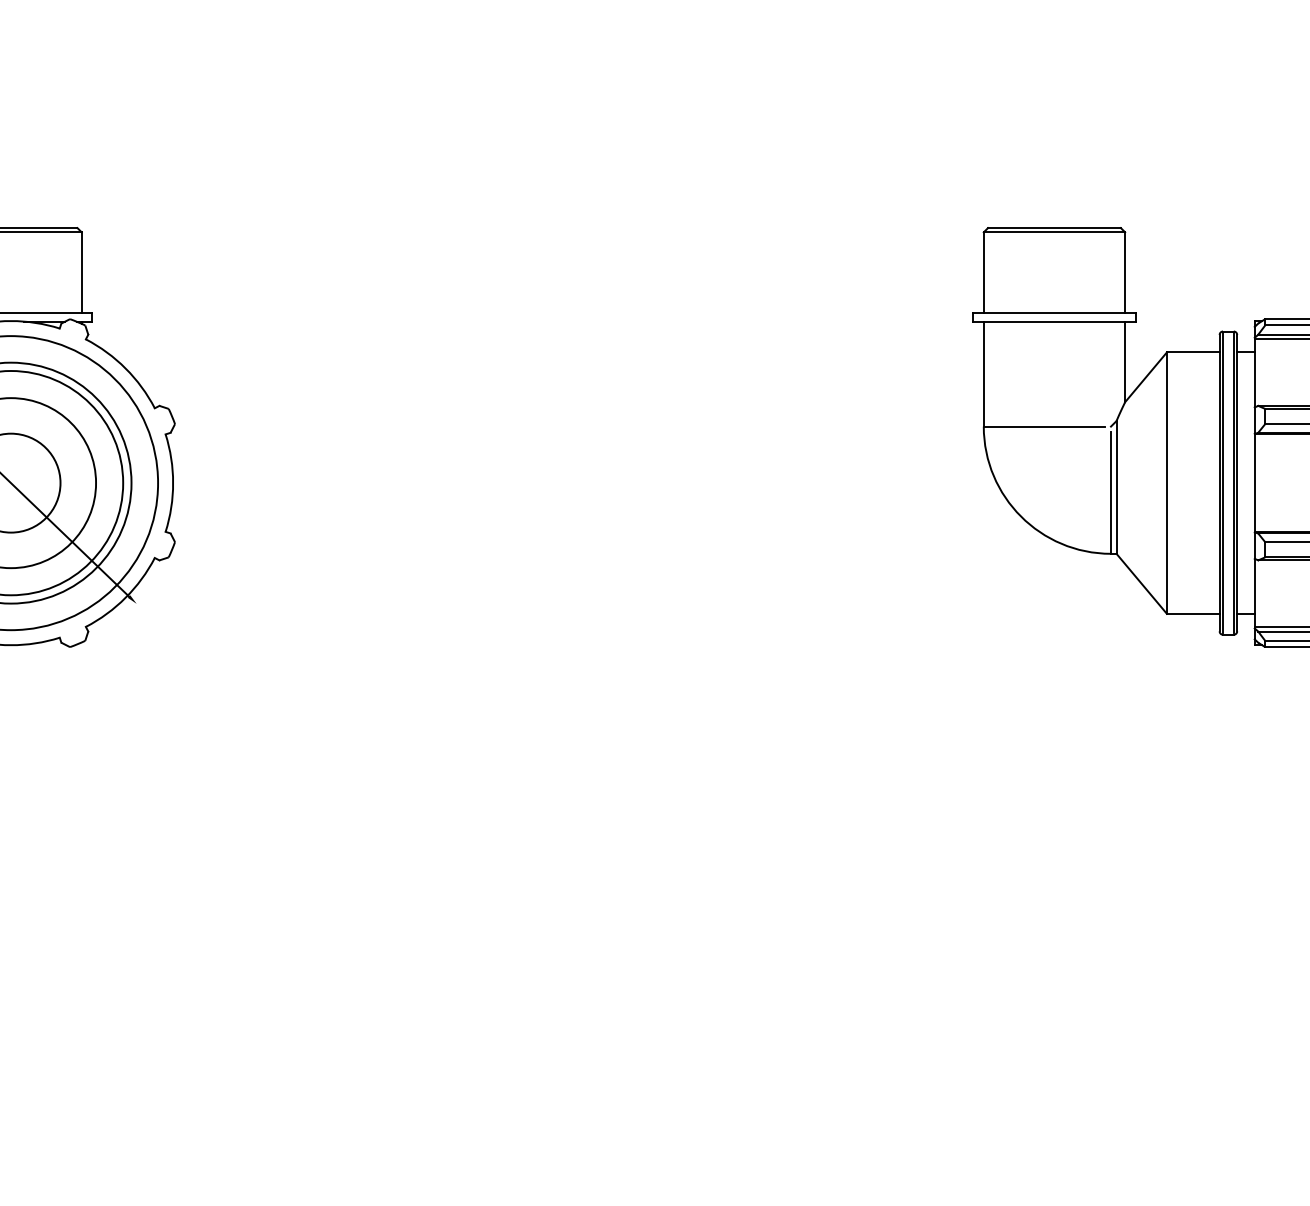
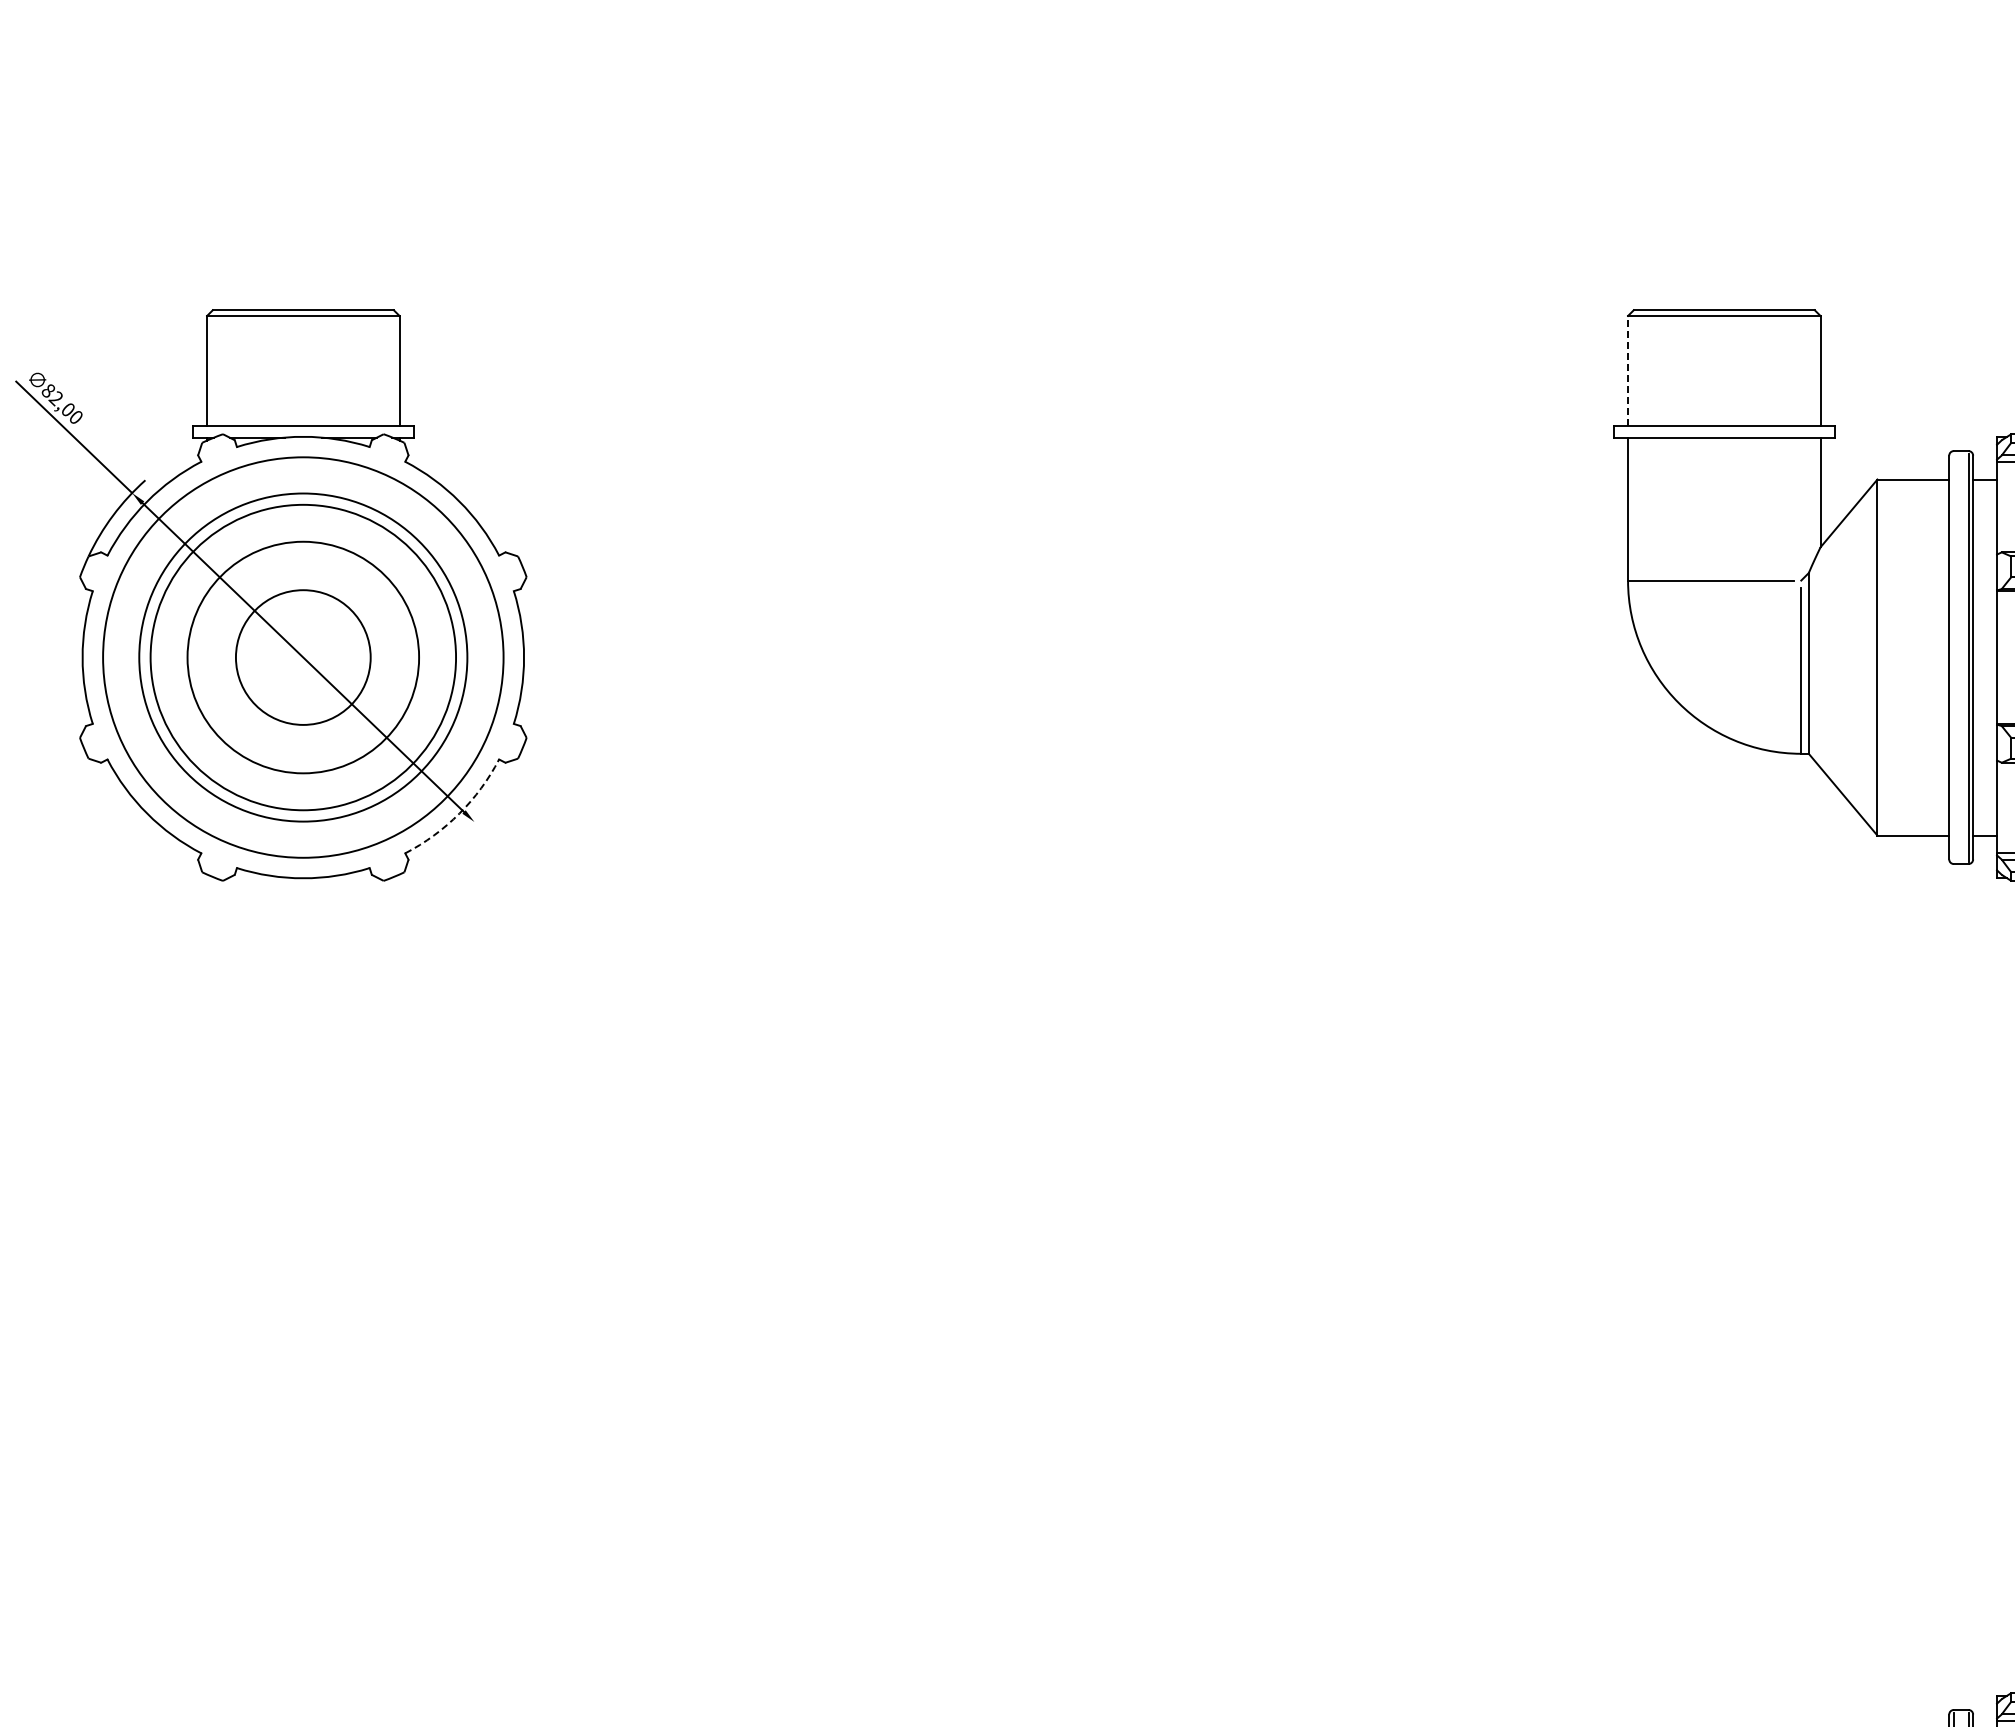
line: (984, 272) -> (1628, 370), solid -> dashed
line: (1222, 483) -> (1953, 657), removed
arc: (125, 597) -> (459, 813), solid -> dashed

